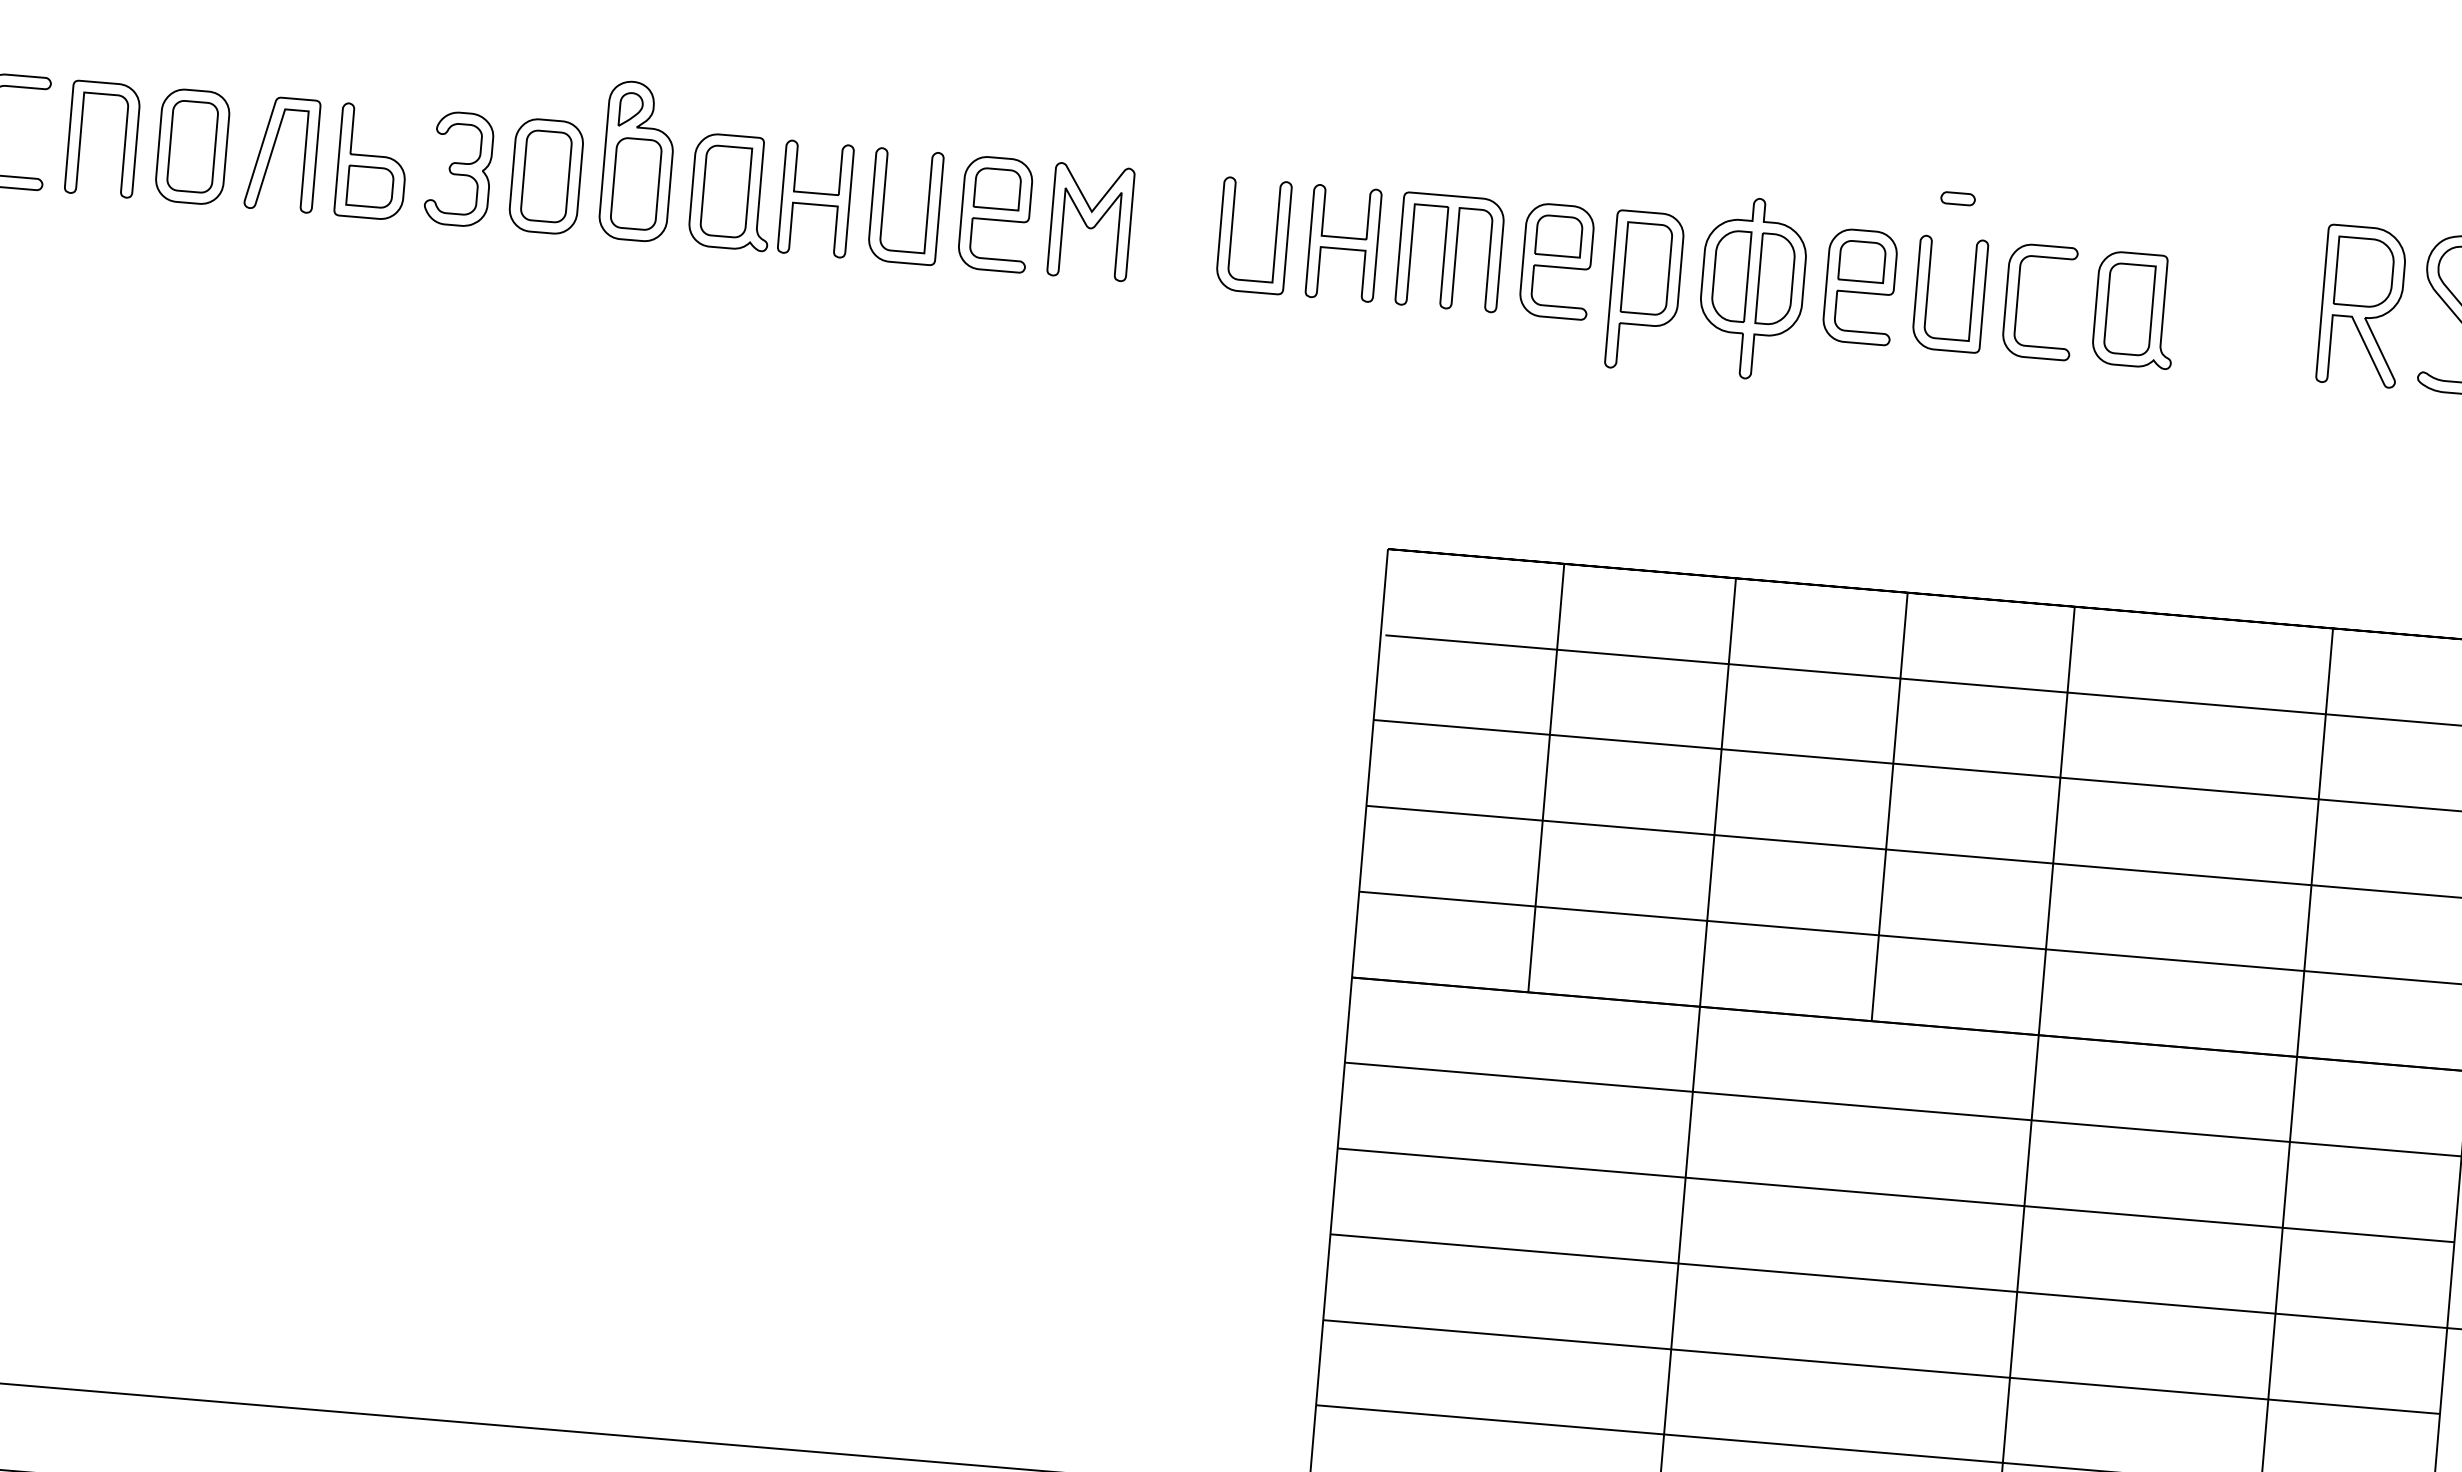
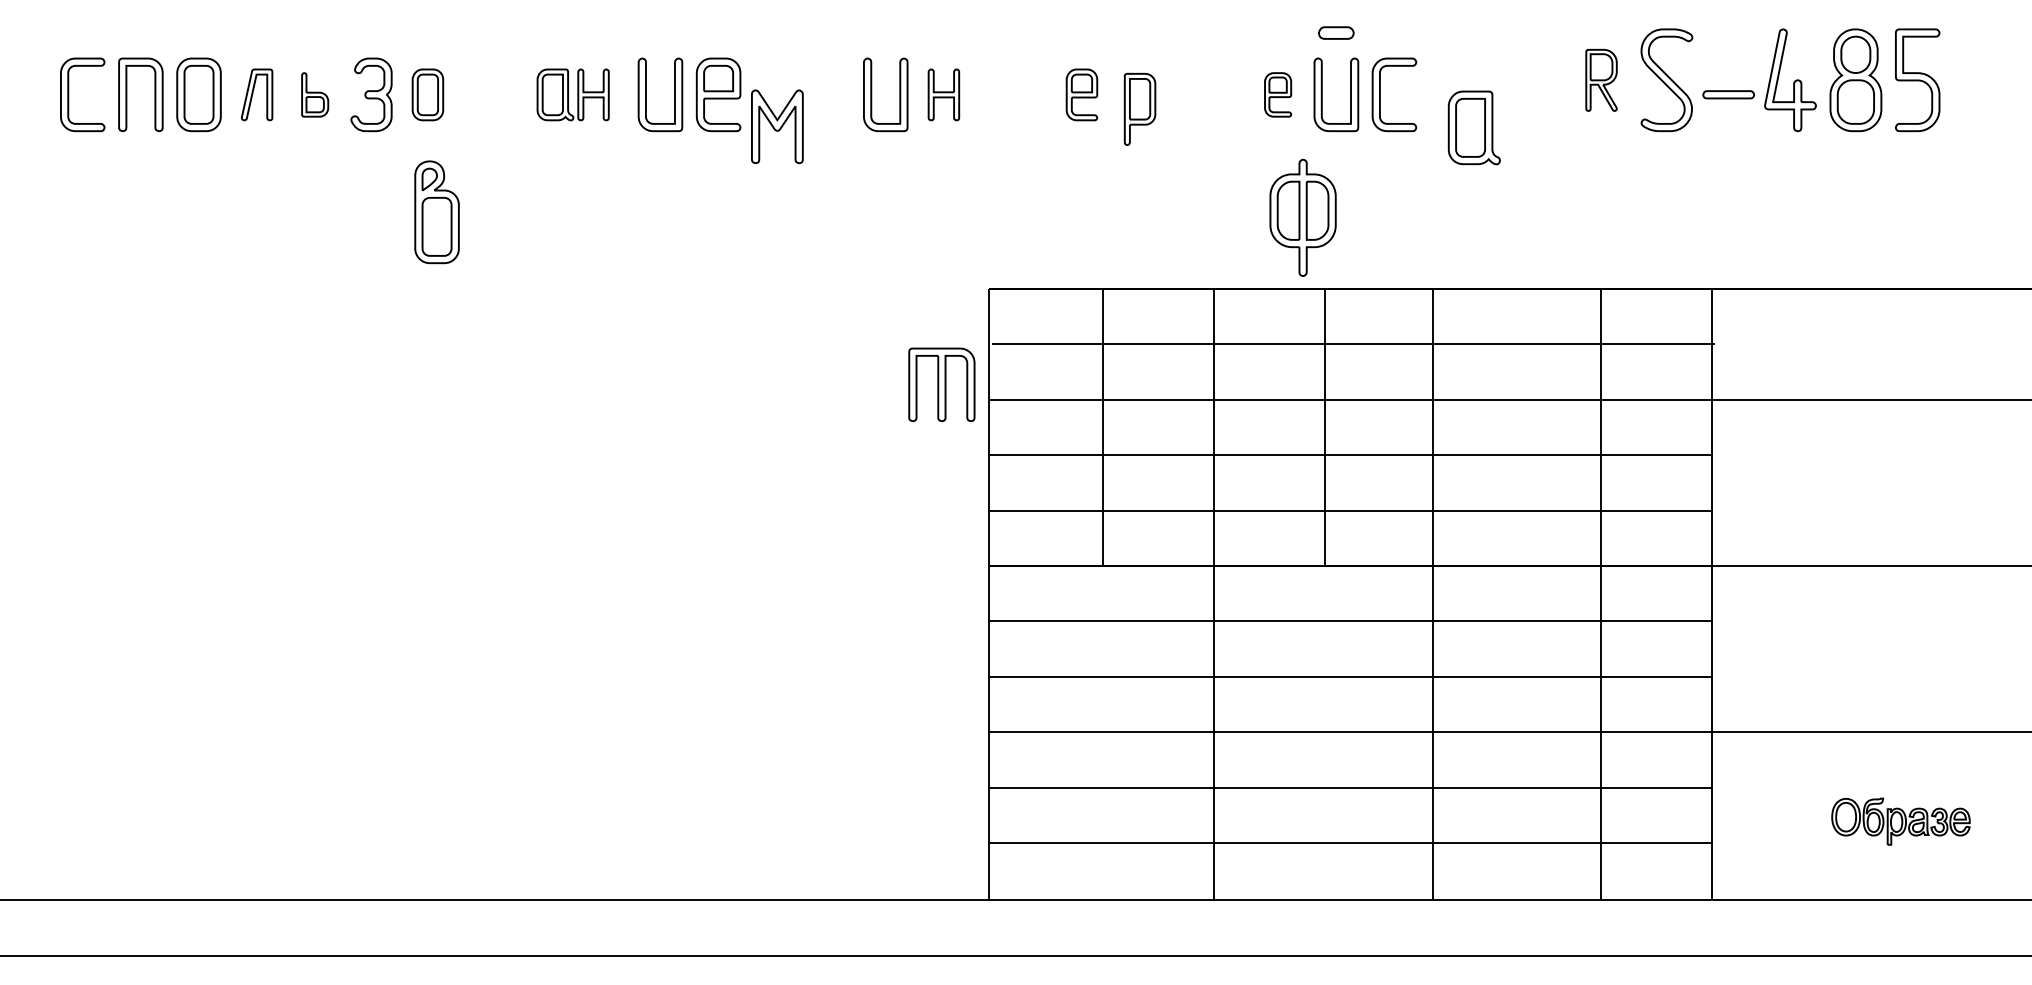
part: (281, 153) -> (256, 94), size x0.7
part: (371, 161) -> (314, 94), size x0.6
part: (637, 161) -> (436, 212), moved
part: (545, 175) -> (427, 94), size x0.7
part: (769, 194) -> (572, 94), size x0.7
part: (1958, 197) -> (1336, 32), size x1.6
part: (1091, 221) -> (777, 126), moved
part: (1343, 242) -> (943, 94), size x0.7
part: (1449, 251) -> (941, 384), moved
part: (1556, 260) -> (1081, 94), size x0.7
part: (1859, 286) -> (1277, 94), size x0.6
part: (1751, 287) -> (1302, 217), moved
part: (1643, 291) -> (1139, 109), size x0.7
part: (2361, 306) -> (1601, 80), size x0.6
part: (2134, 309) -> (1473, 127), moved

